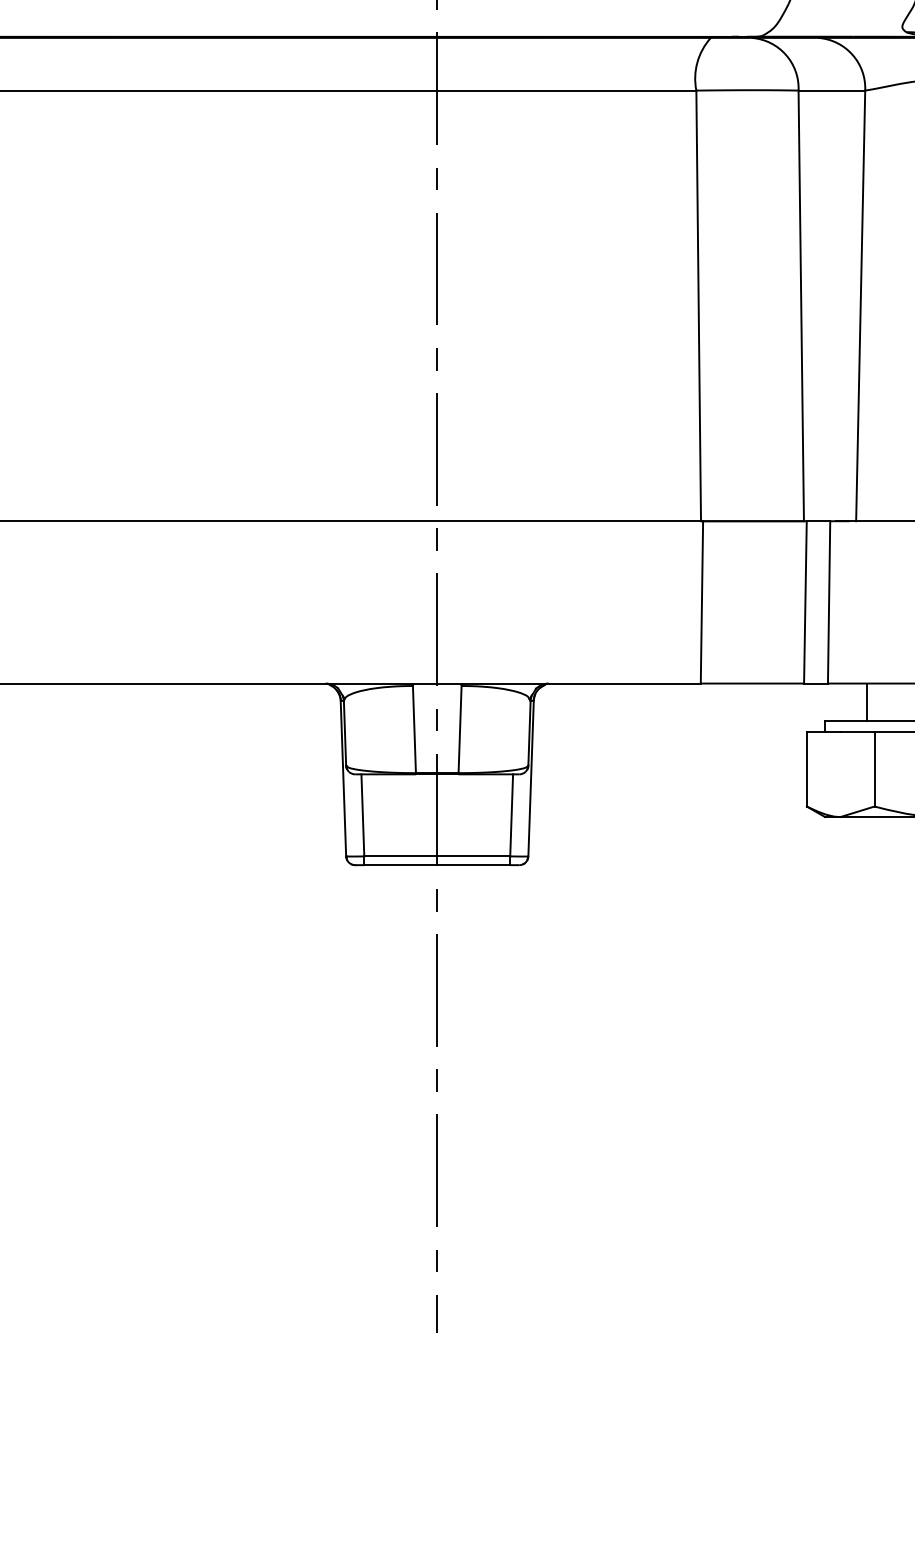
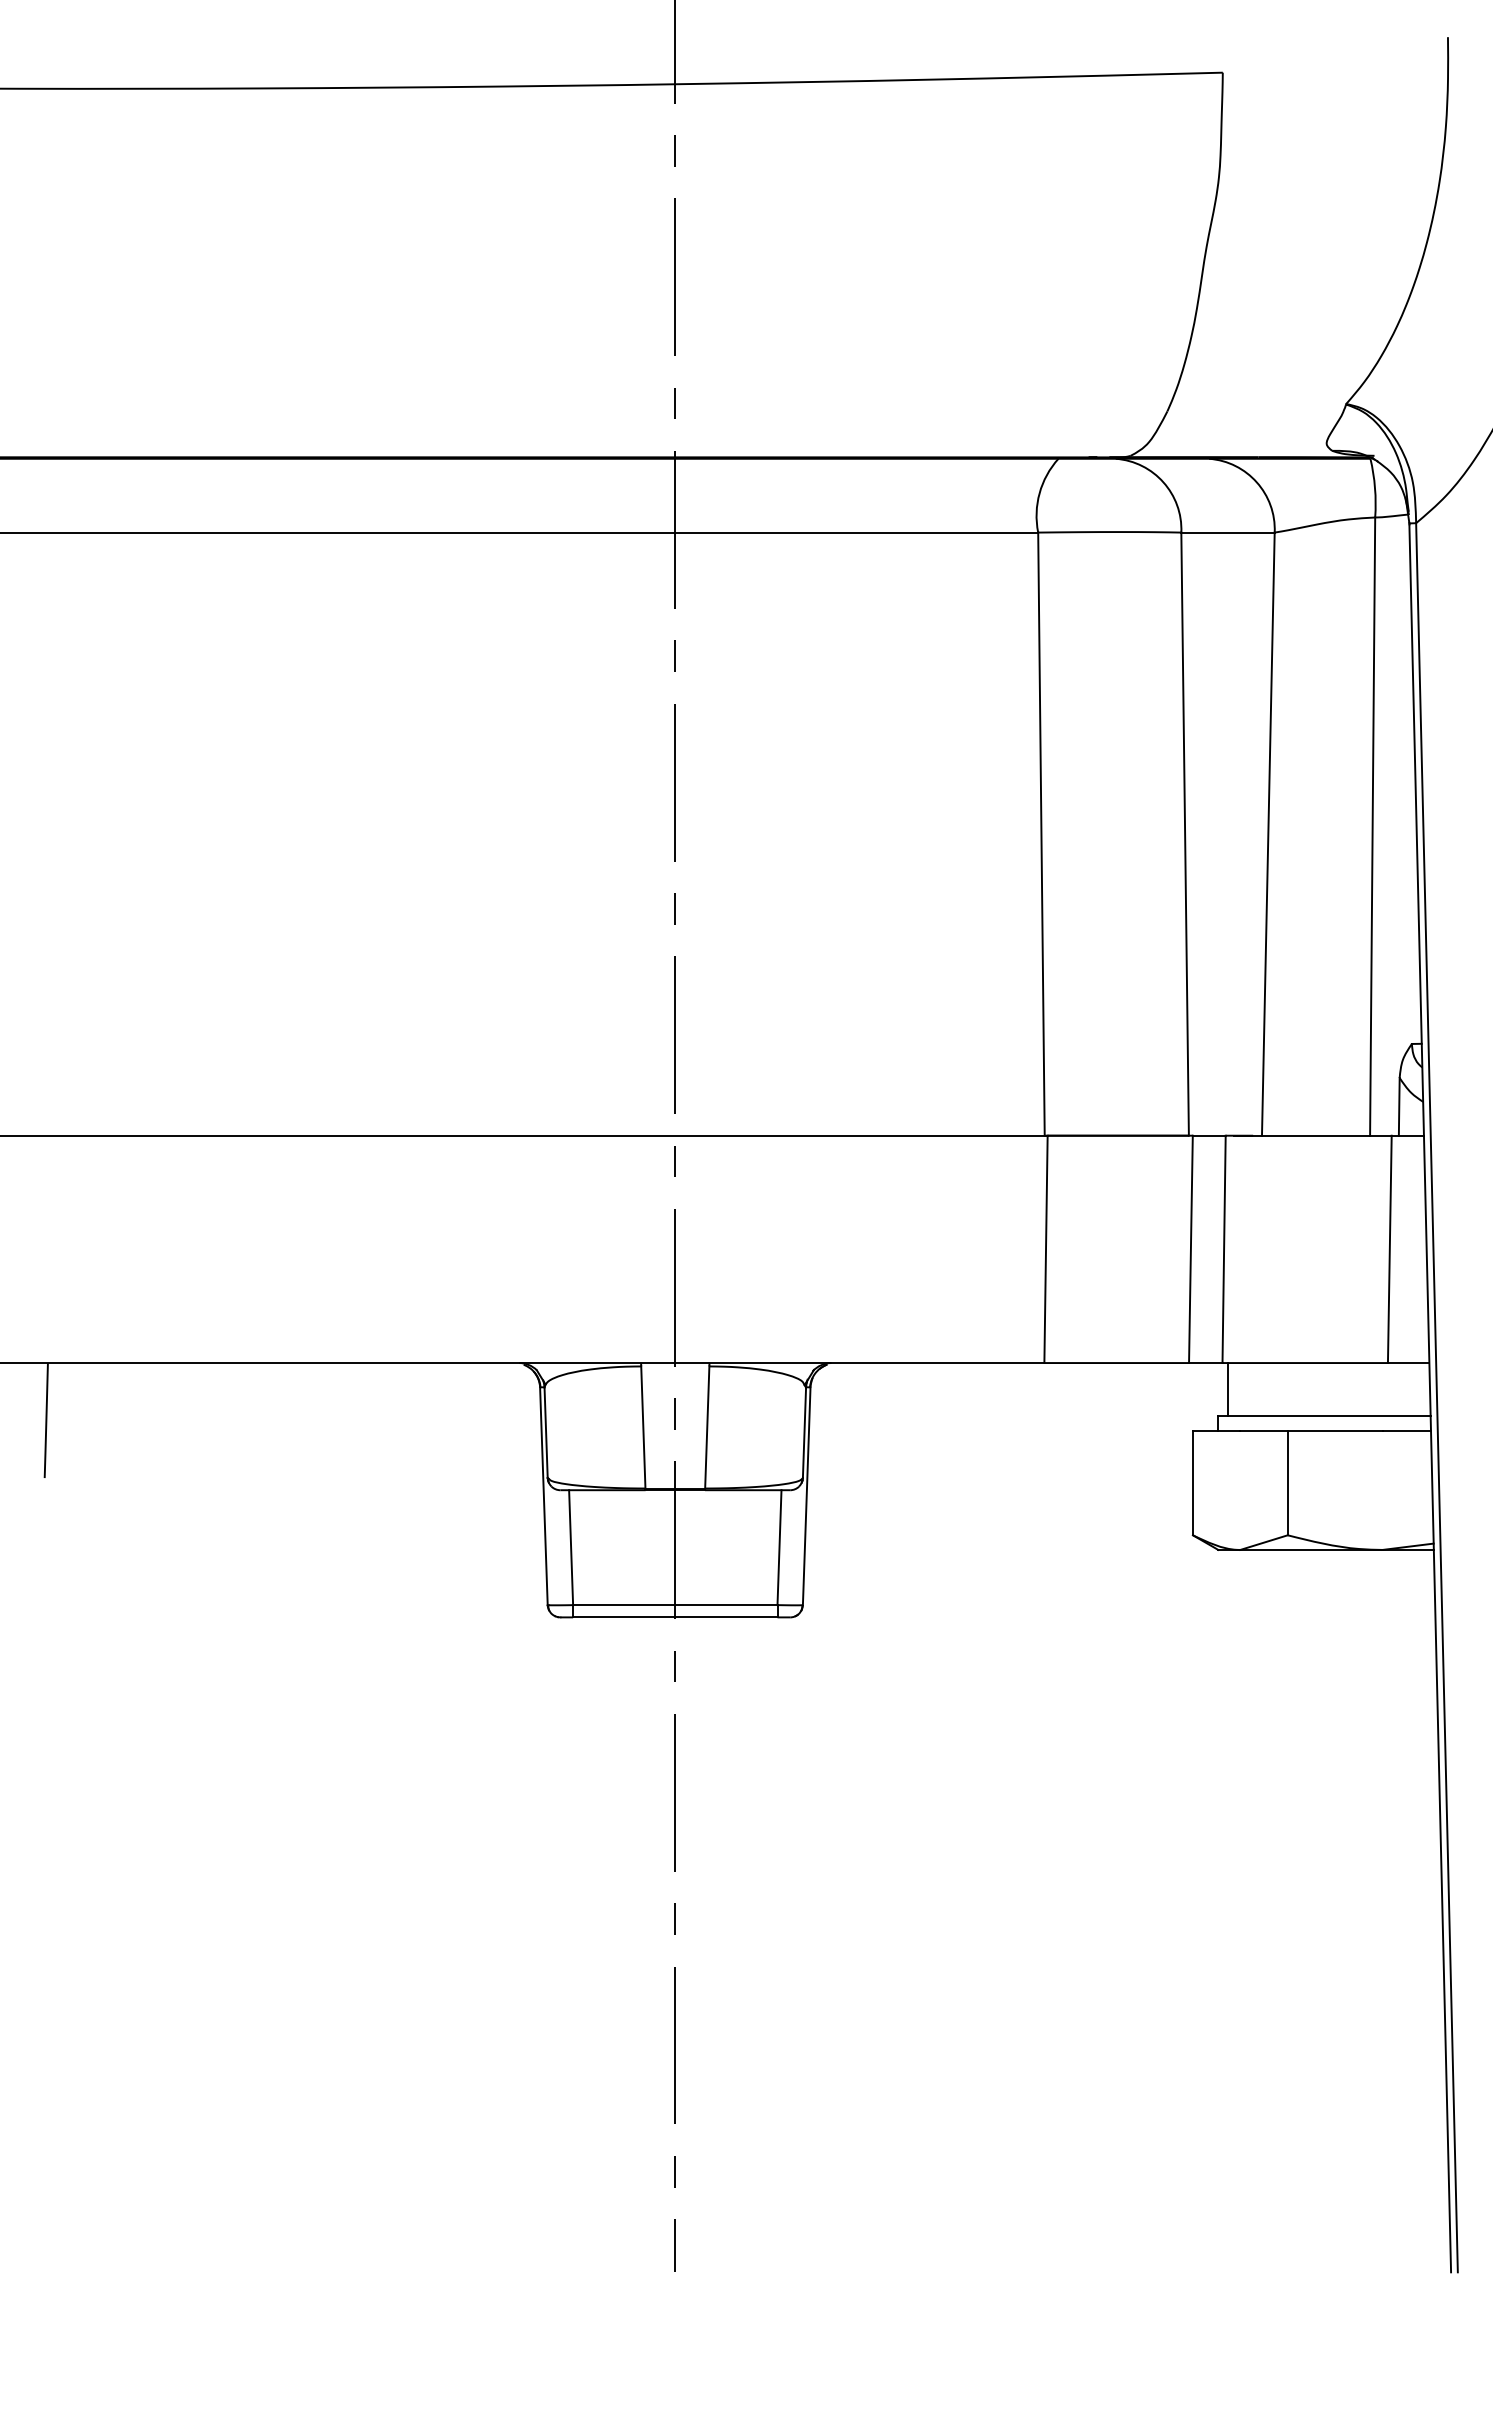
line: (867, 702) -> (1228, 1389), moved

